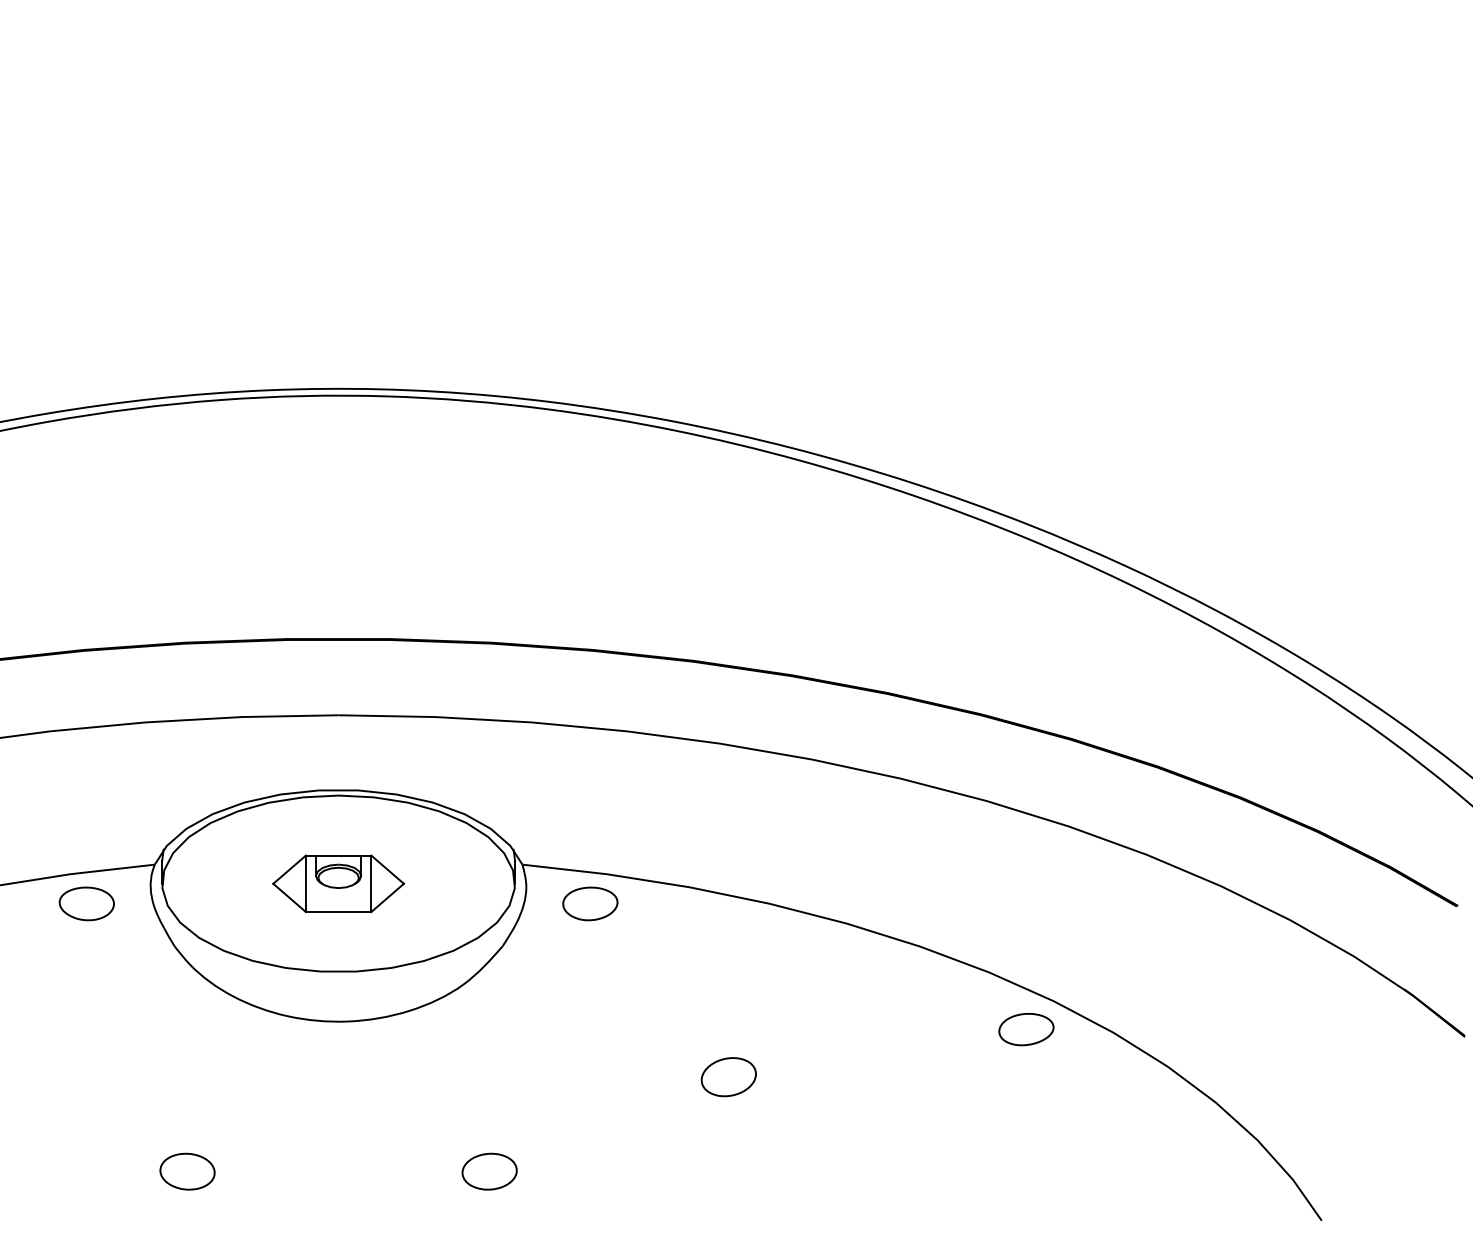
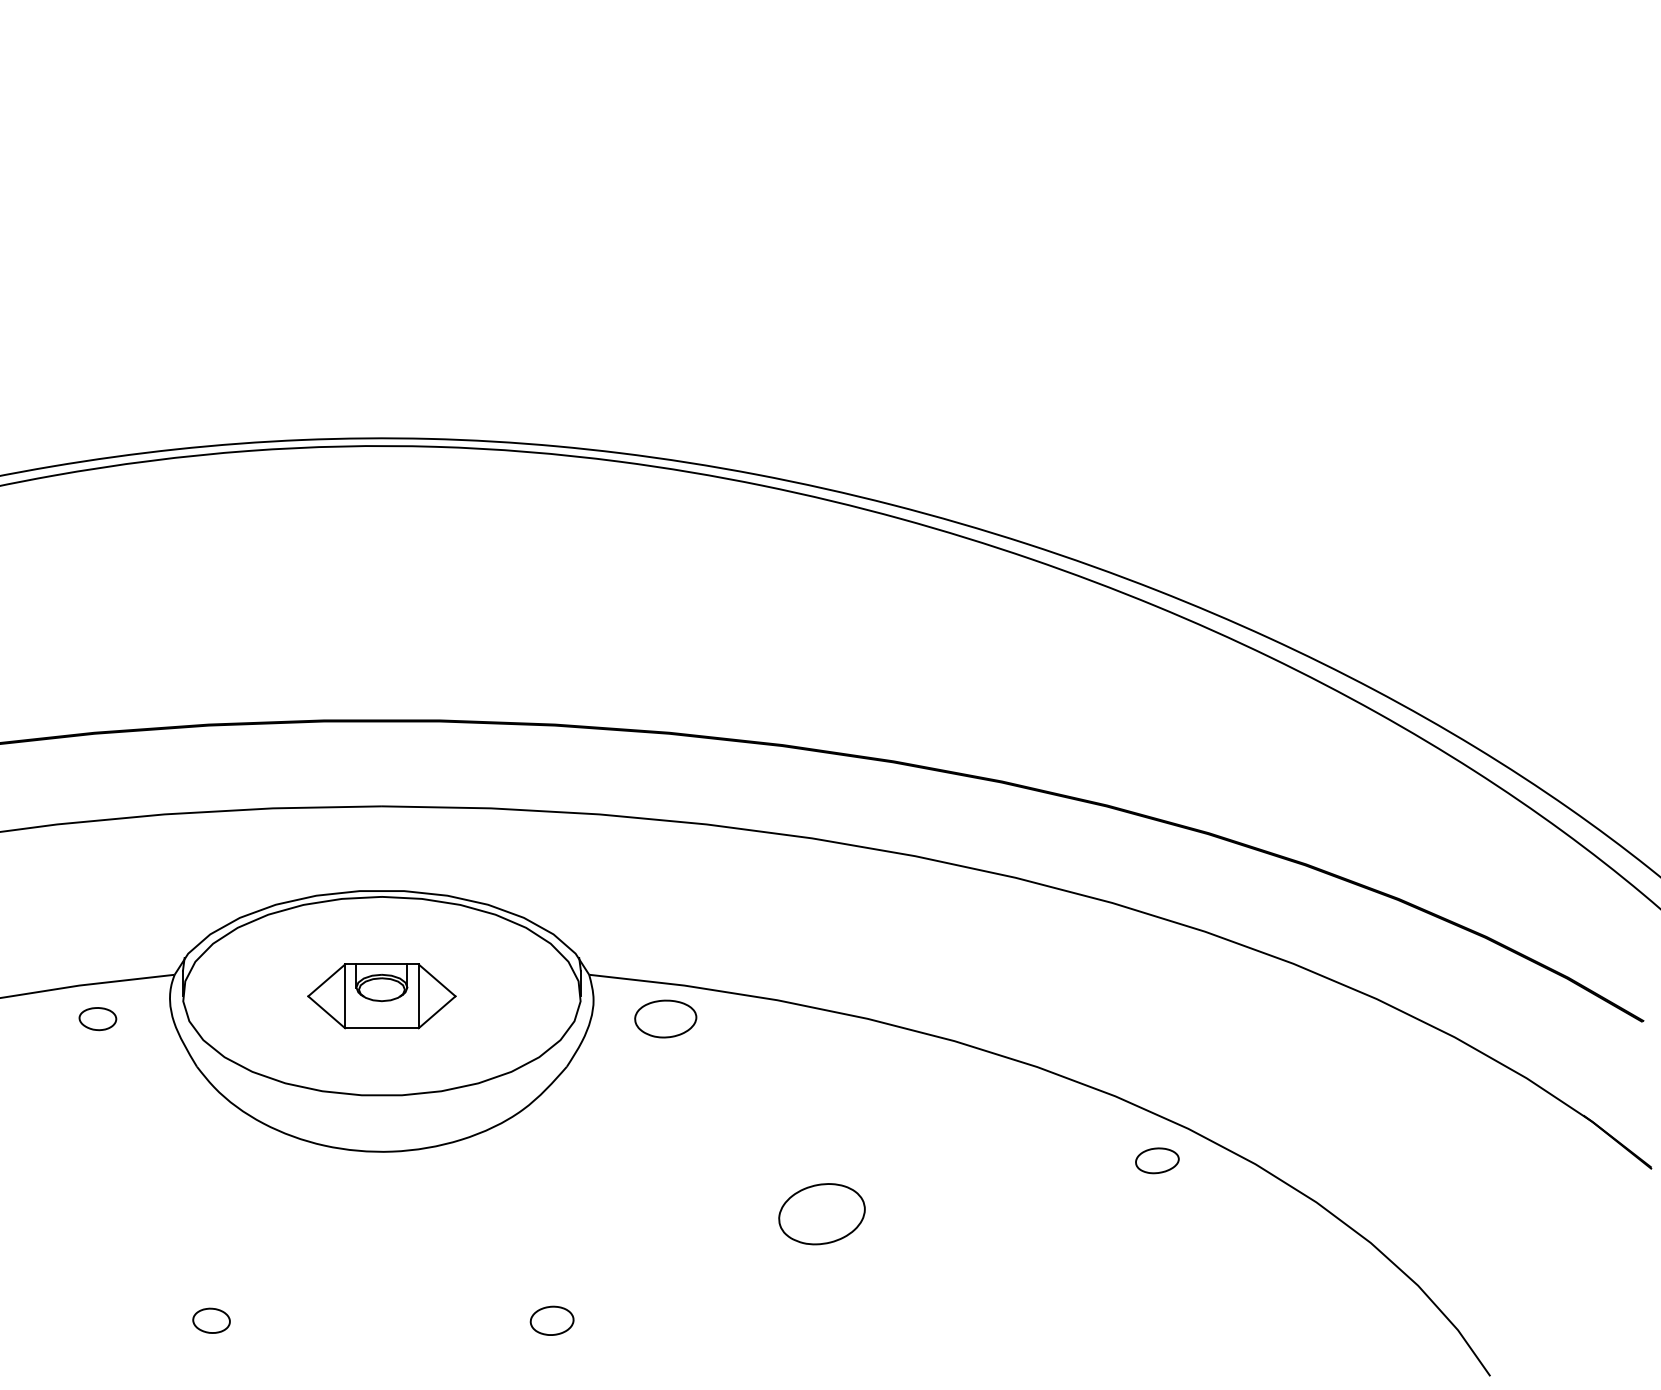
part: (86, 903) -> (97, 1018), size x0.6
part: (1026, 1029) -> (1157, 1160), size x0.7
part: (728, 1077) -> (821, 1214), size x1.4
part: (187, 1171) -> (211, 1320), size x0.6
part: (489, 1171) -> (552, 1320), size x0.7

